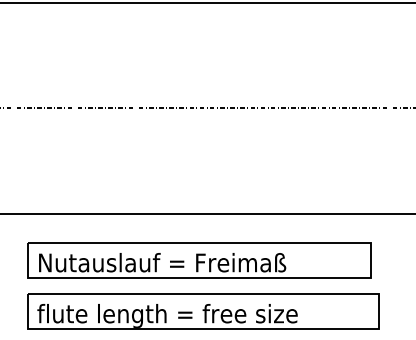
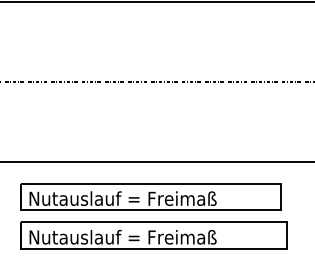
text: (167, 315) -> (126, 238), flute length = free size -> Nutauslauf = Freimaß

